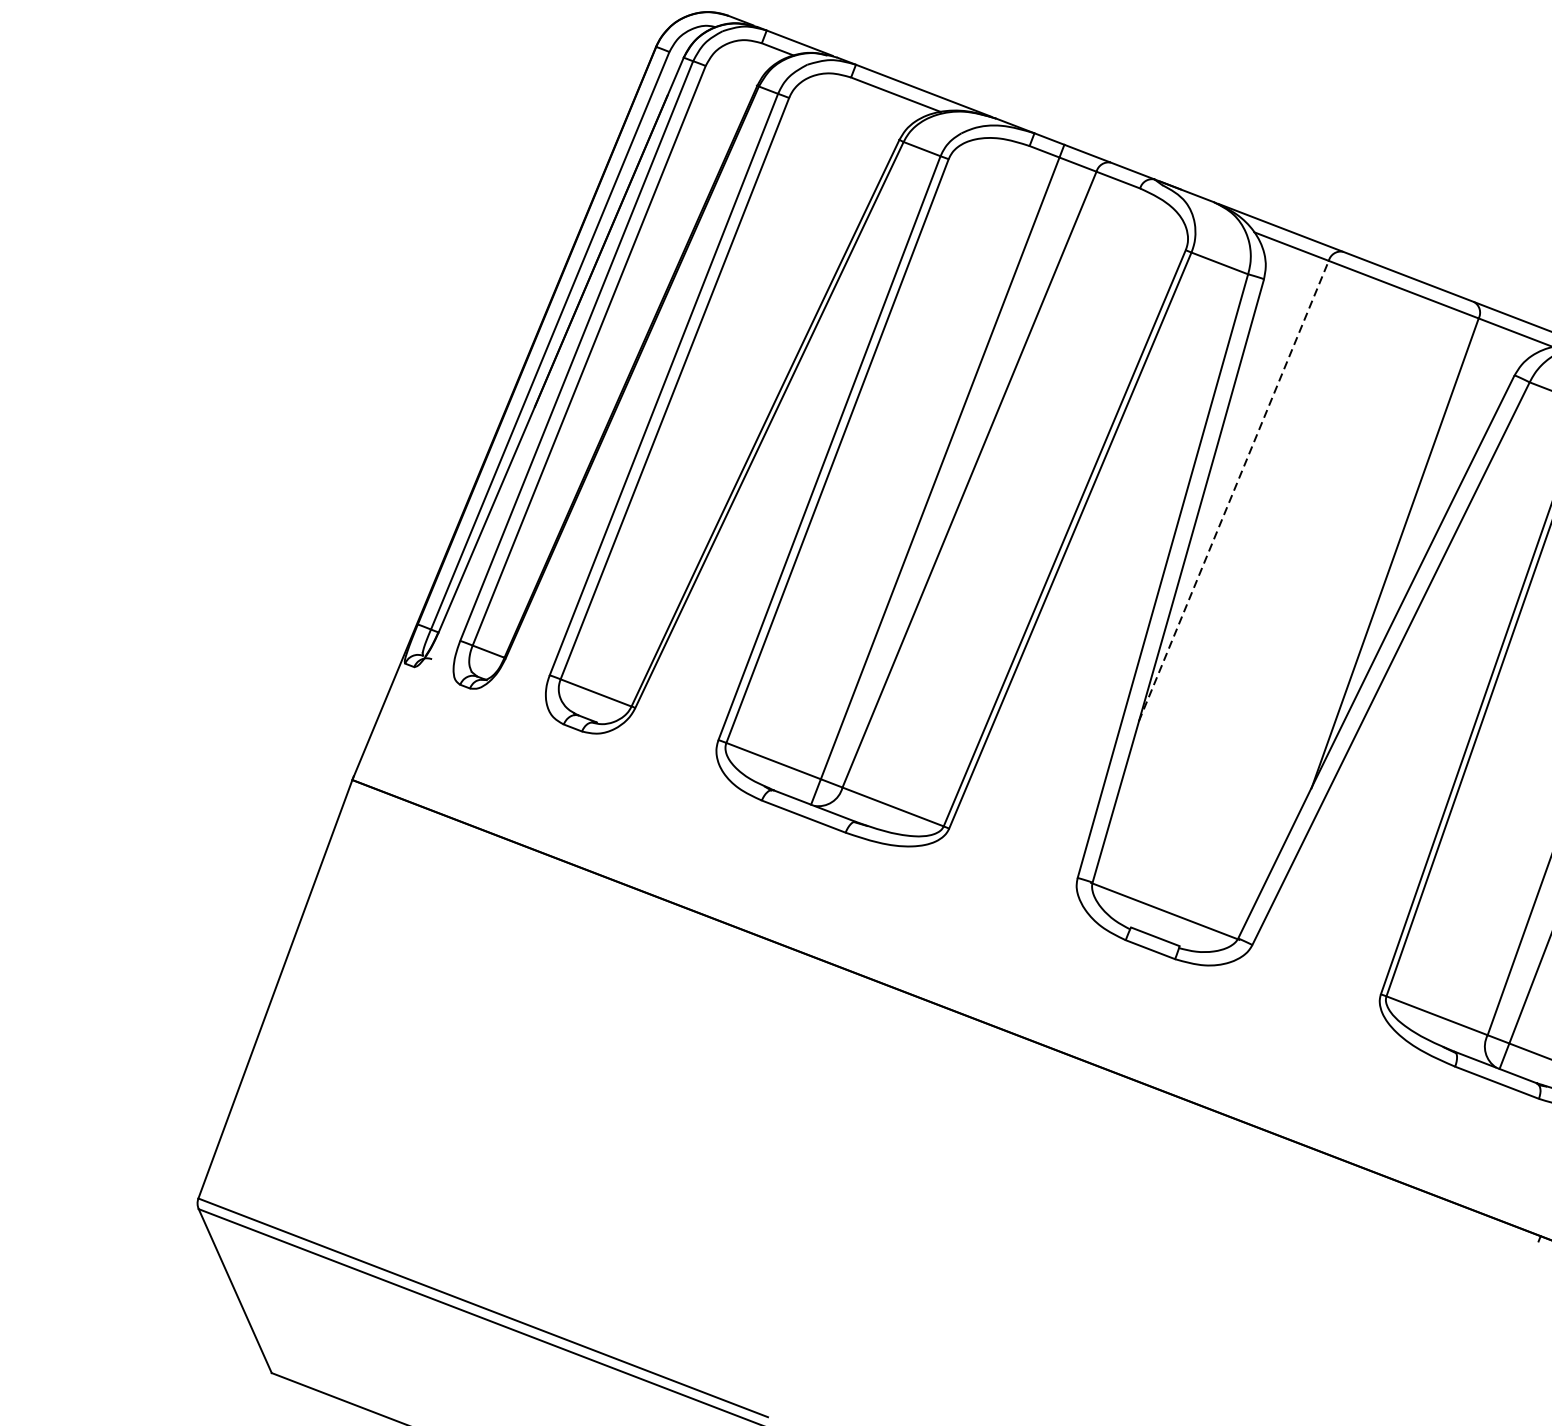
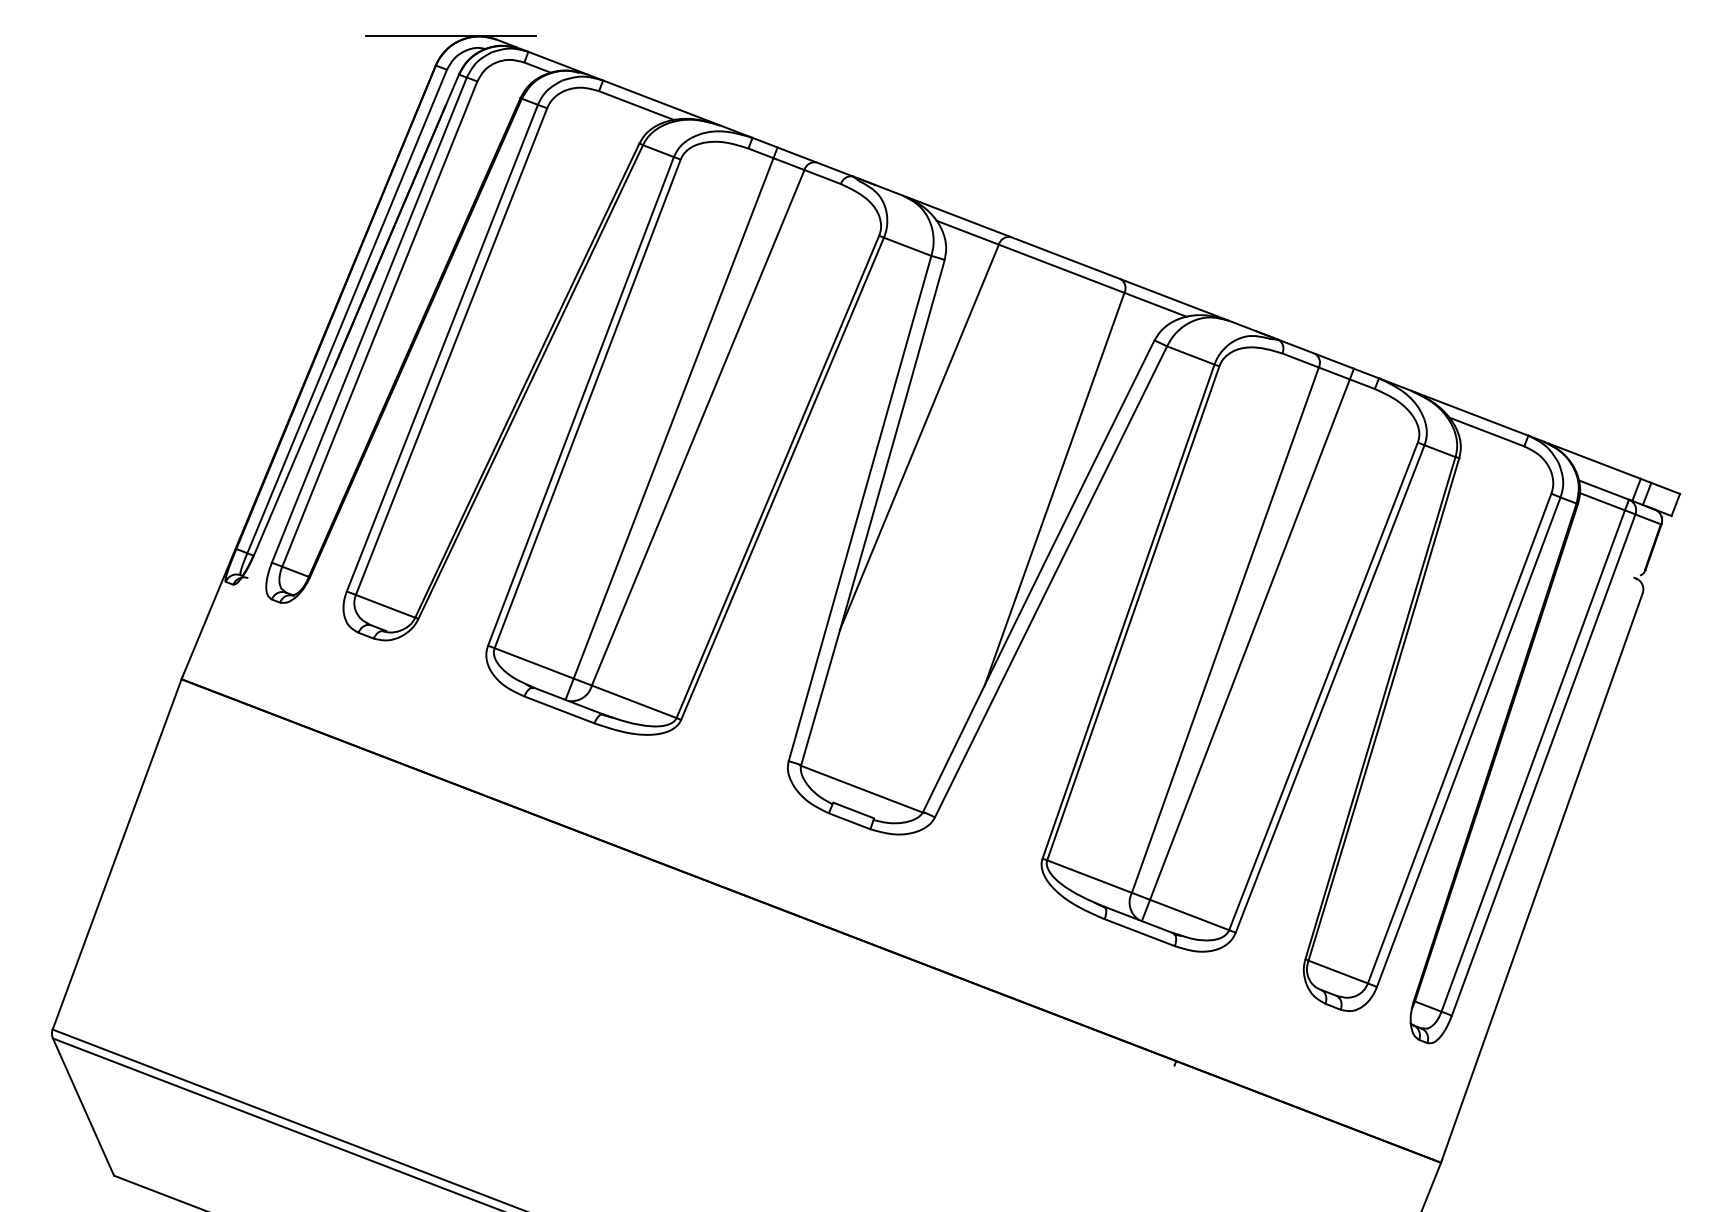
line: (673, 12) -> (450, 36), added
line: (1233, 491) -> (919, 437), dashed -> solid

